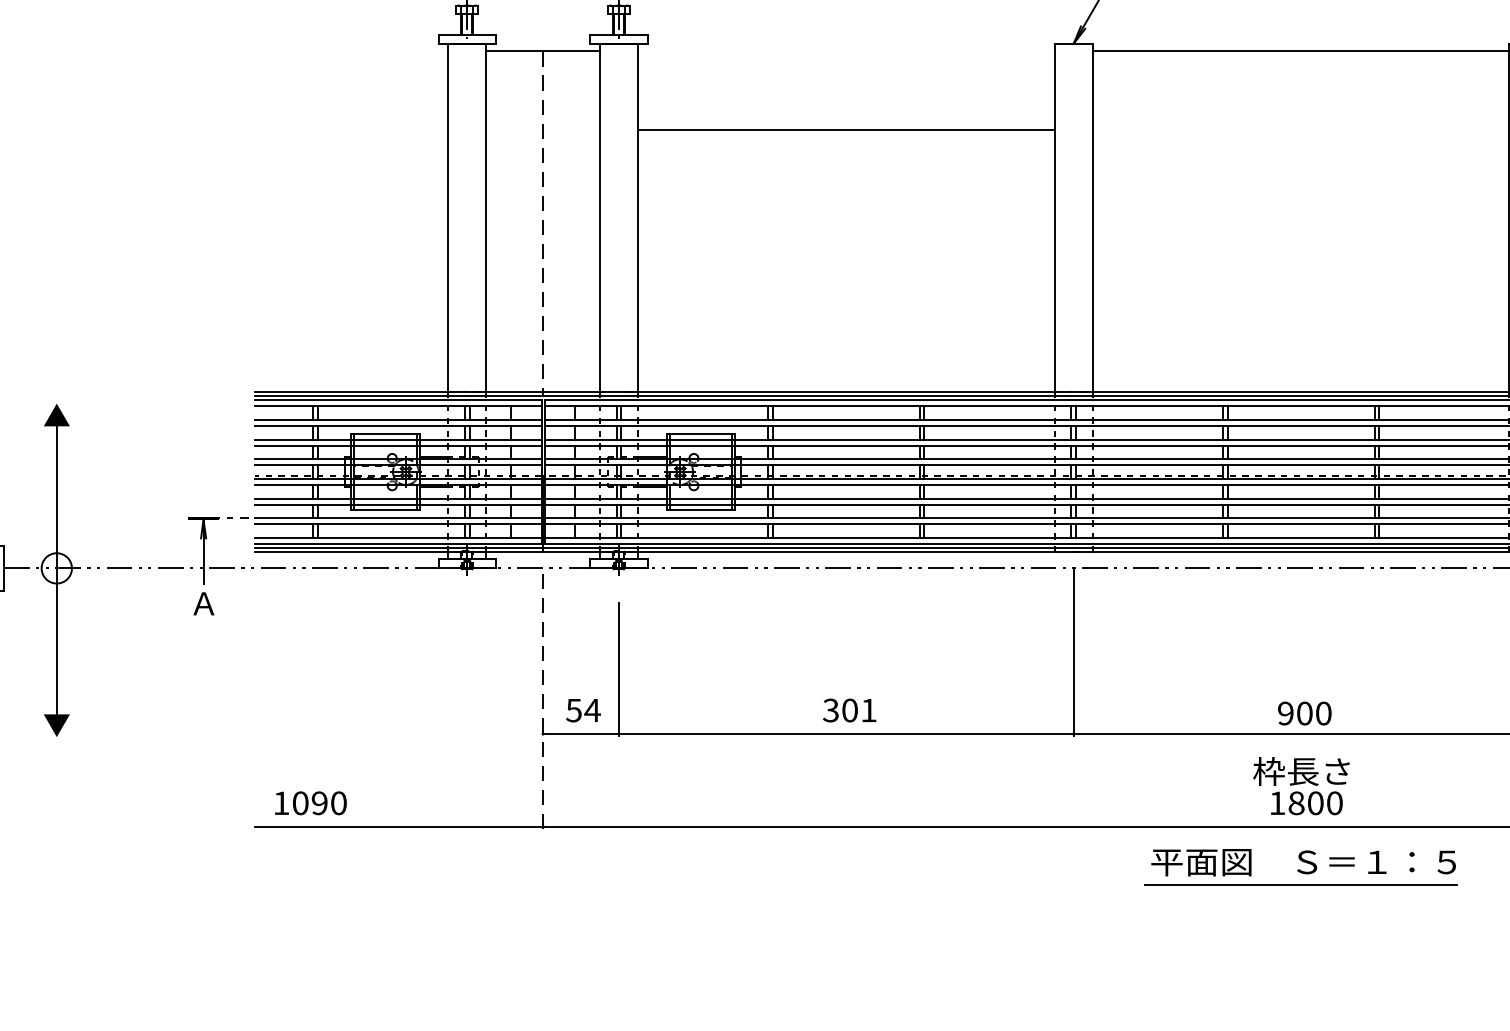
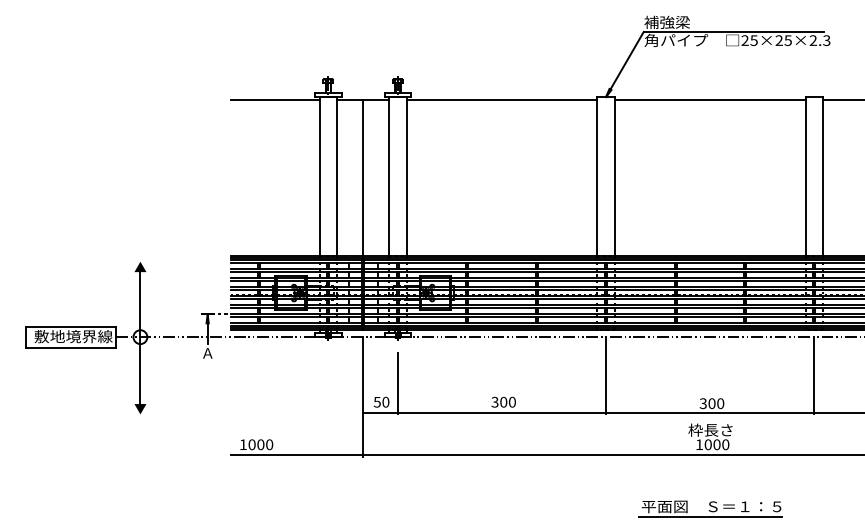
line: (351, 51) -> (275, 100), added
line: (845, 130) -> (501, 100), moved
line: (543, 224) -> (363, 179), dashed -> solid
line: (543, 697) -> (363, 396), dashed -> solid
text: (591, 708) -> (385, 401), 54 -> 50
text: (869, 708) -> (512, 401), 301 -> 300
text: (1284, 713) -> (702, 403), 900 -> 300
text: (318, 802) -> (260, 444), 1090 -> 1000
text: (1294, 802) -> (707, 444), 1800 -> 1000
part: (1301, 866) -> (710, 508), moved

